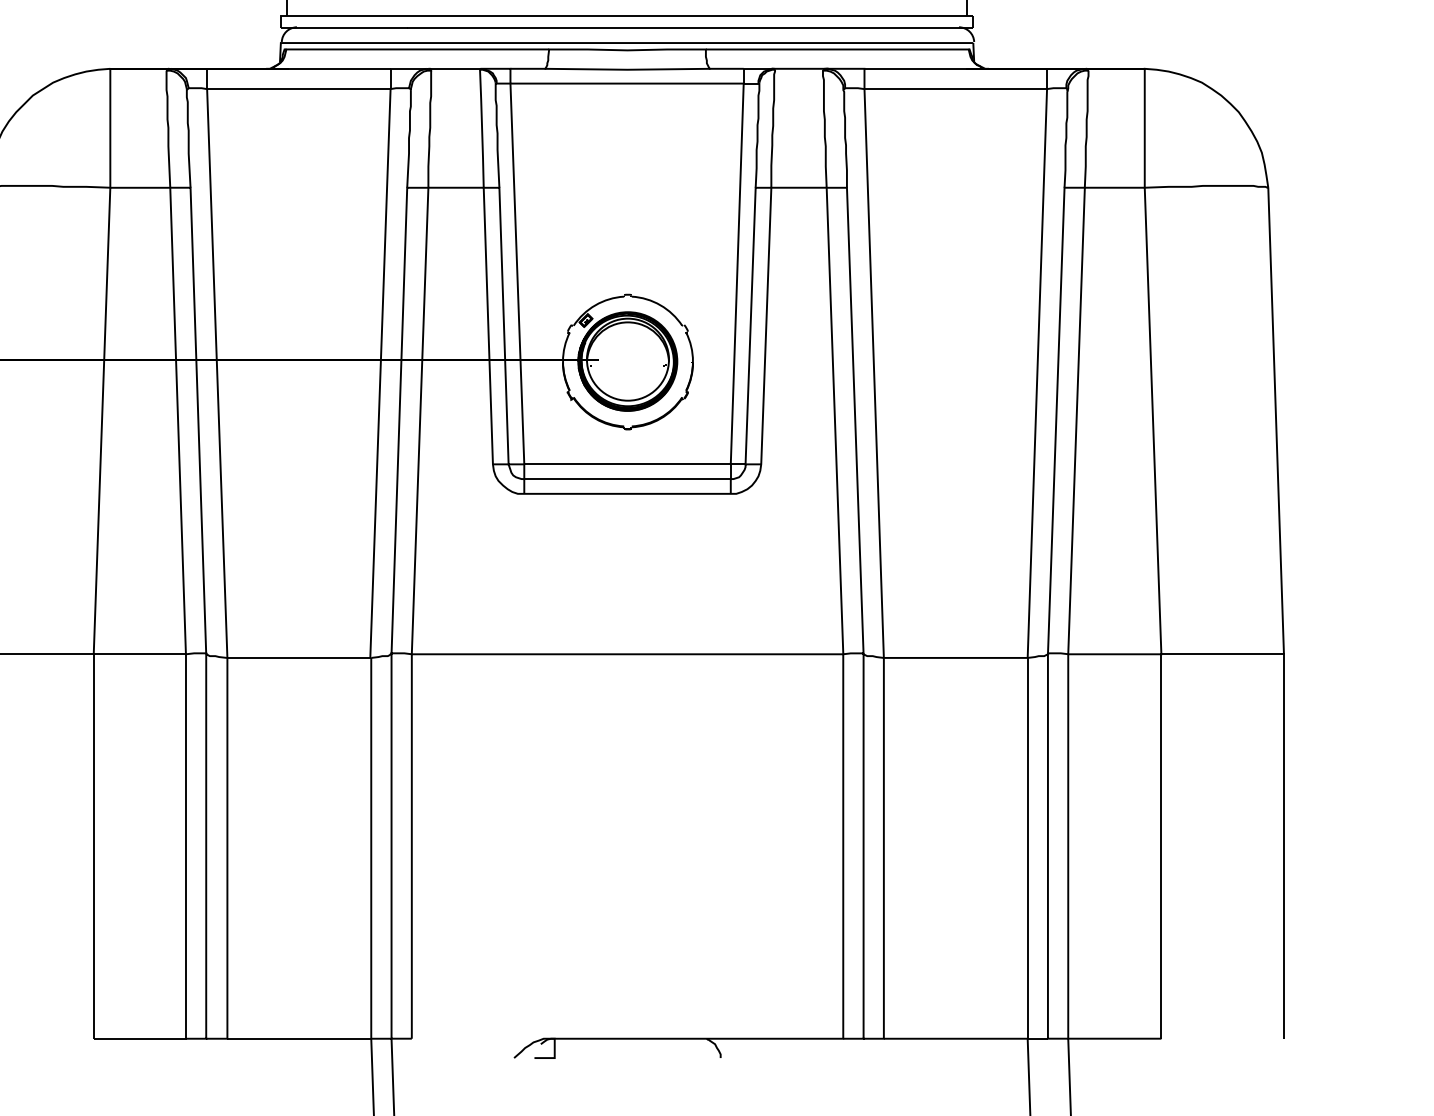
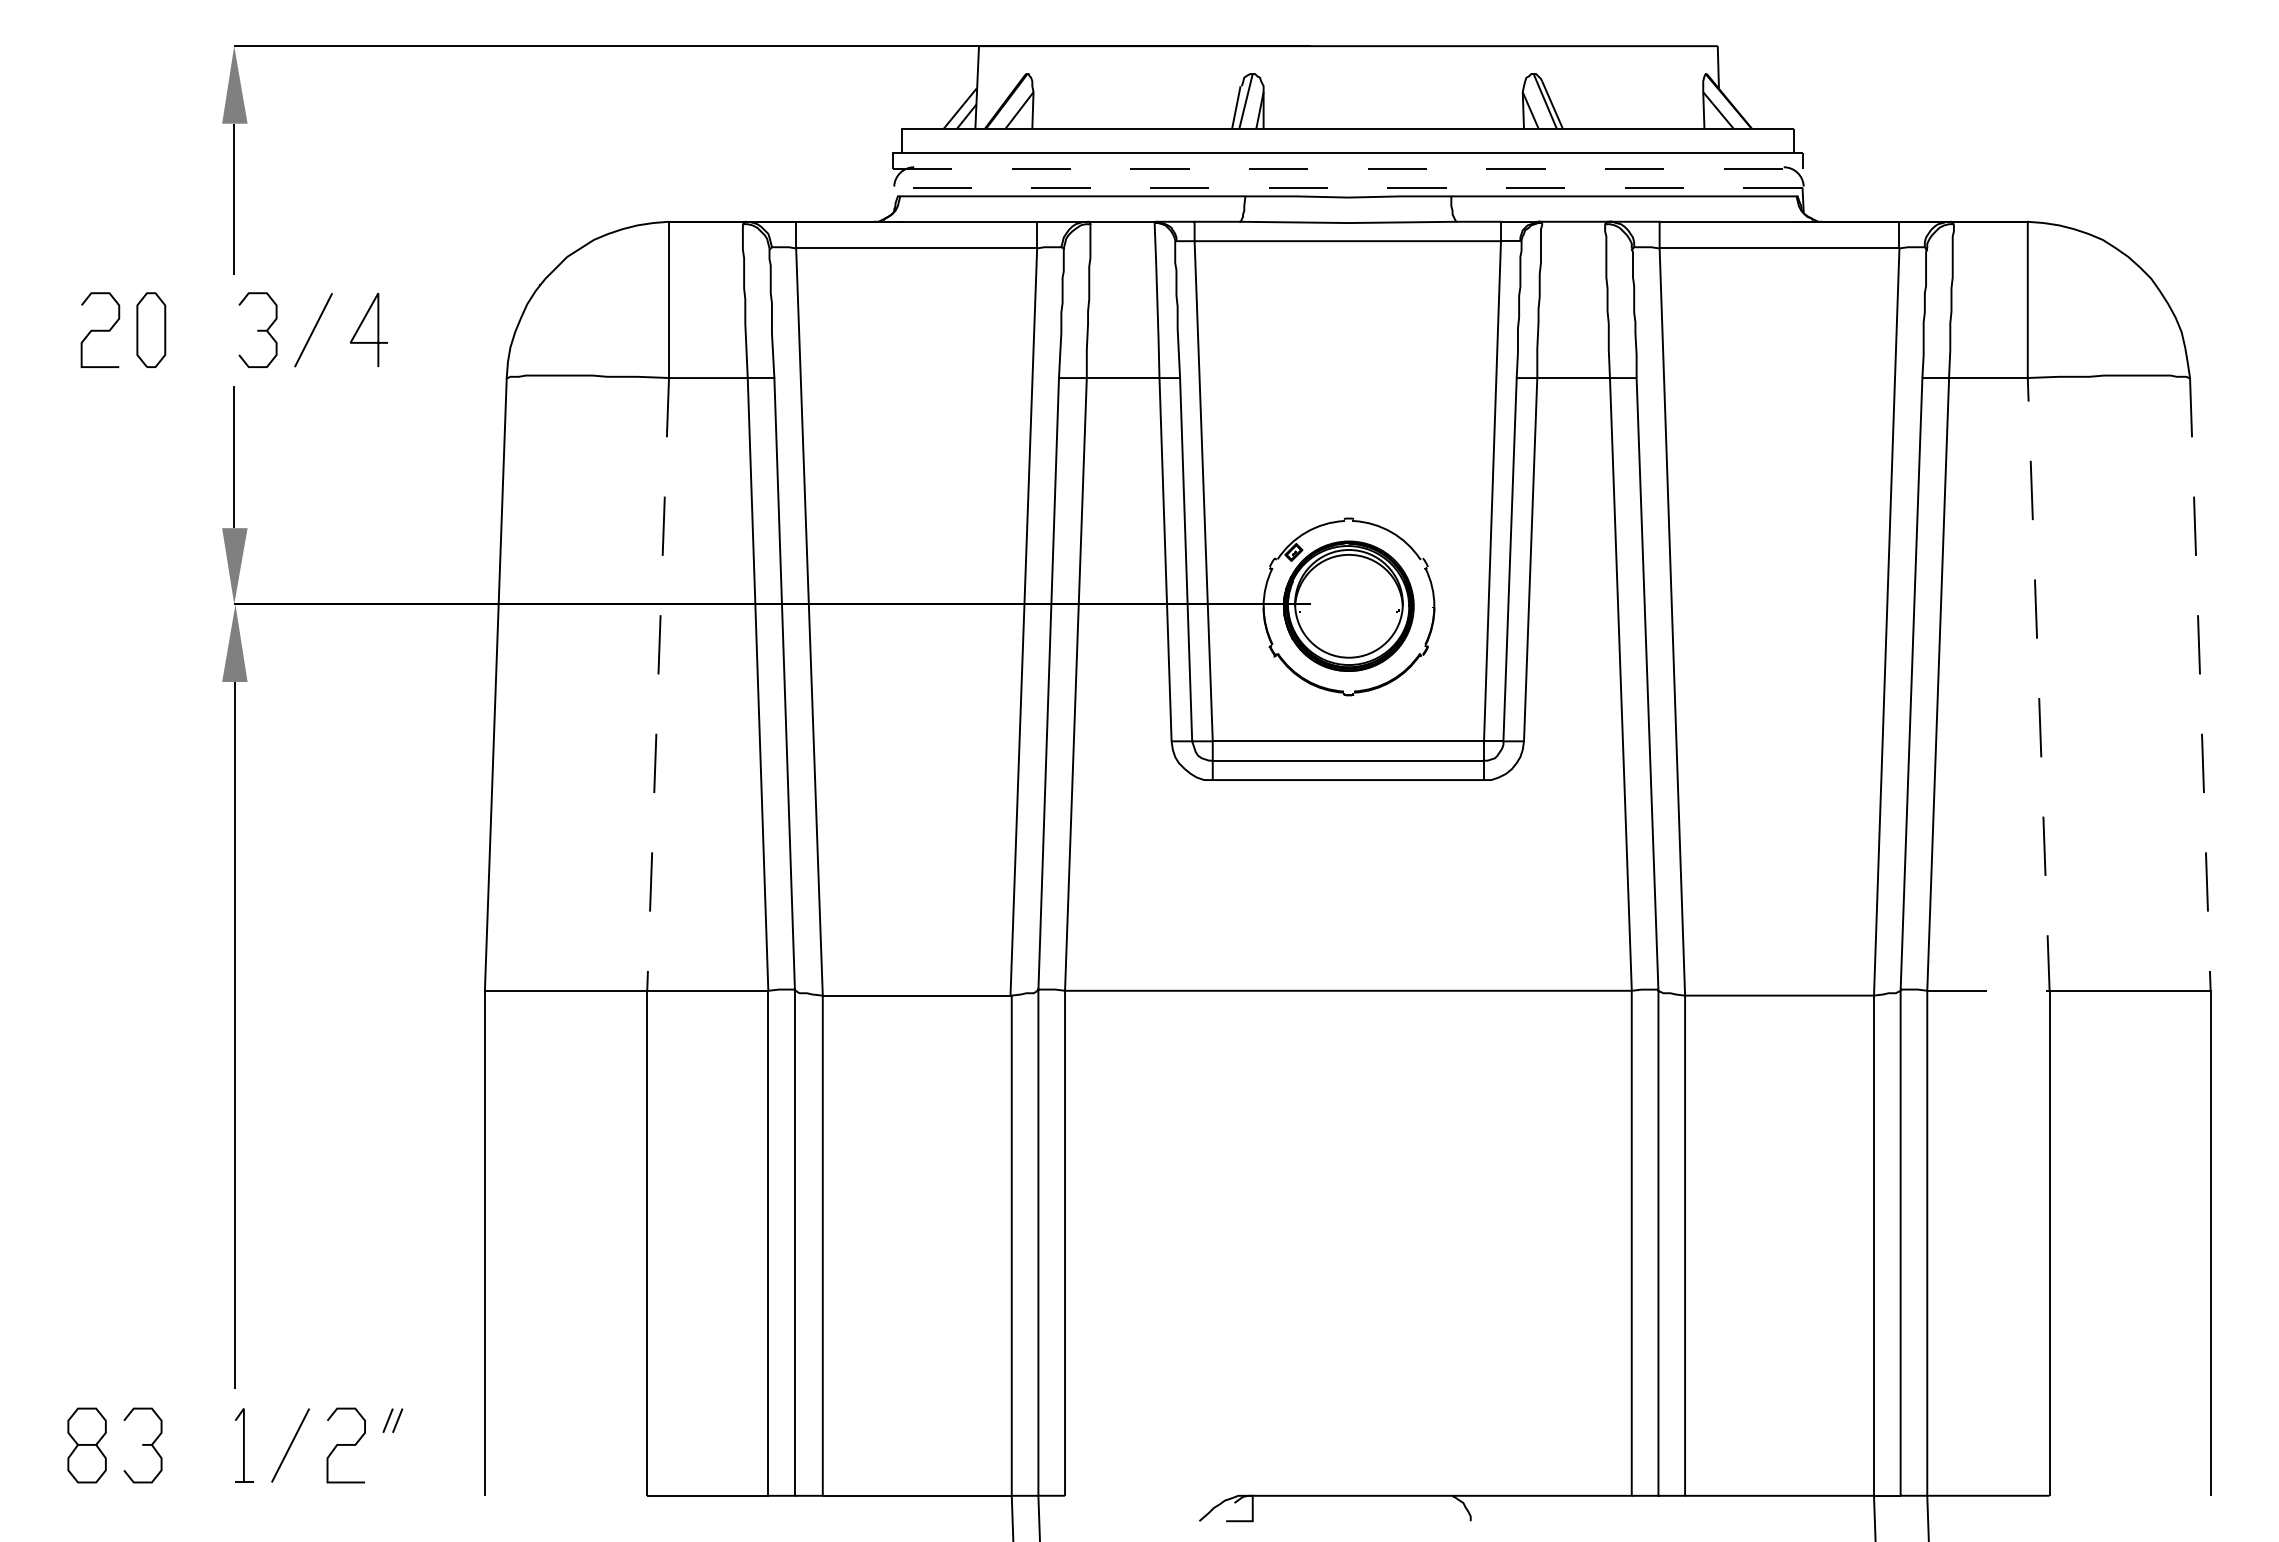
line: (626, 28) -> (1347, 168), solid -> dashed
line: (616, 42) -> (1333, 187), solid -> dashed
line: (102, 421) -> (658, 684), solid -> dashed
line: (1276, 421) -> (2200, 684), solid -> dashed
line: (1154, 468) -> (2040, 746), solid -> dashed

